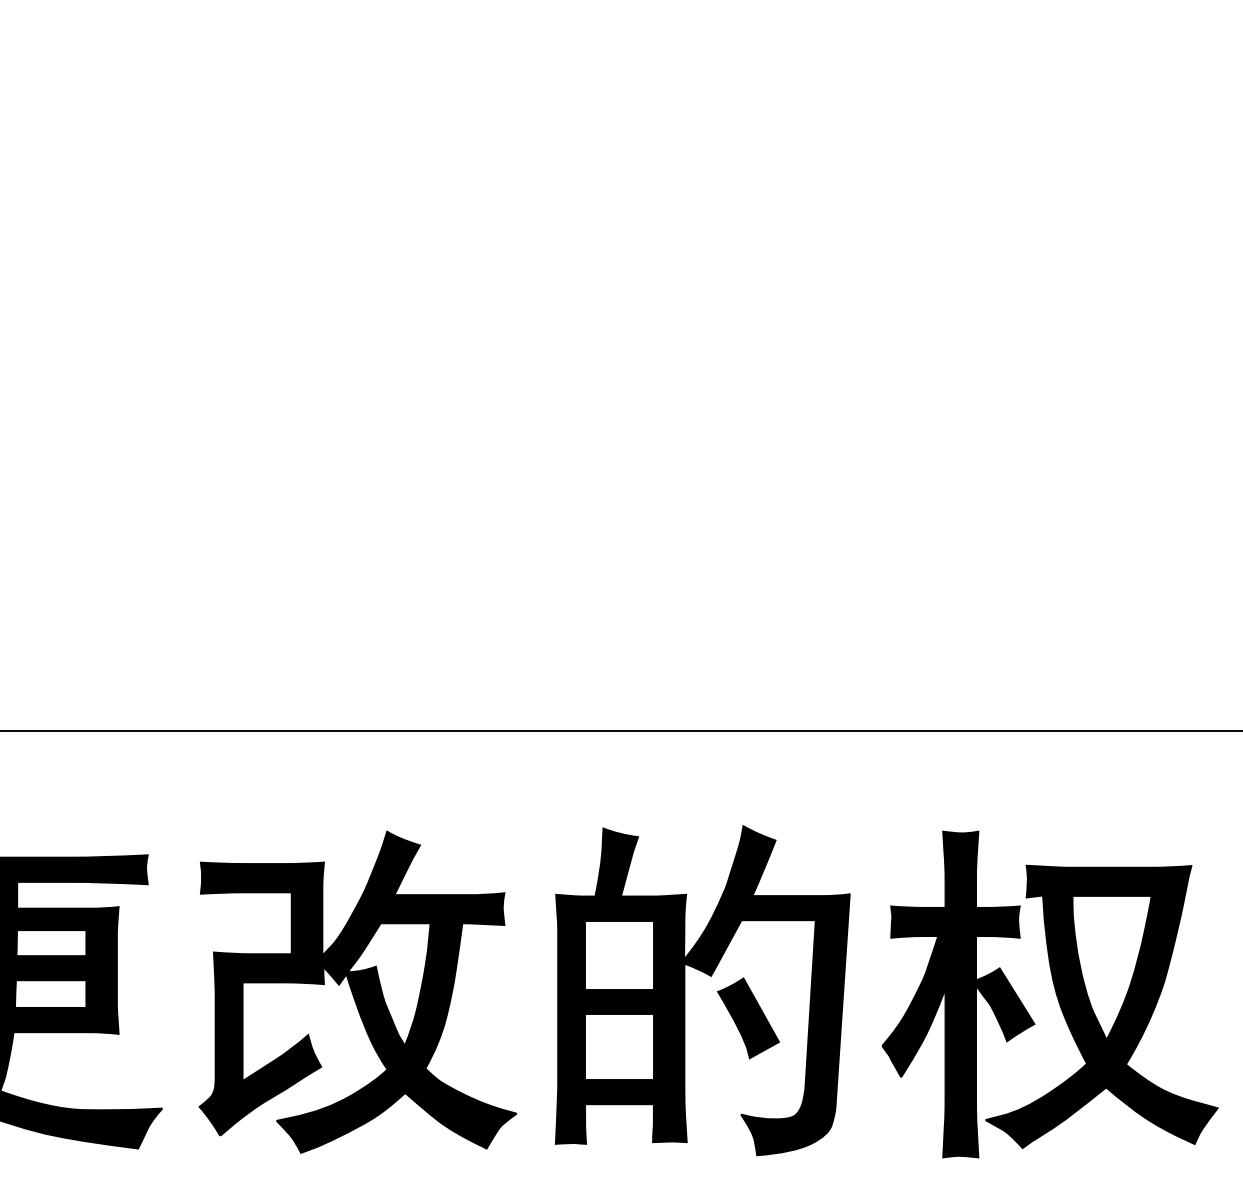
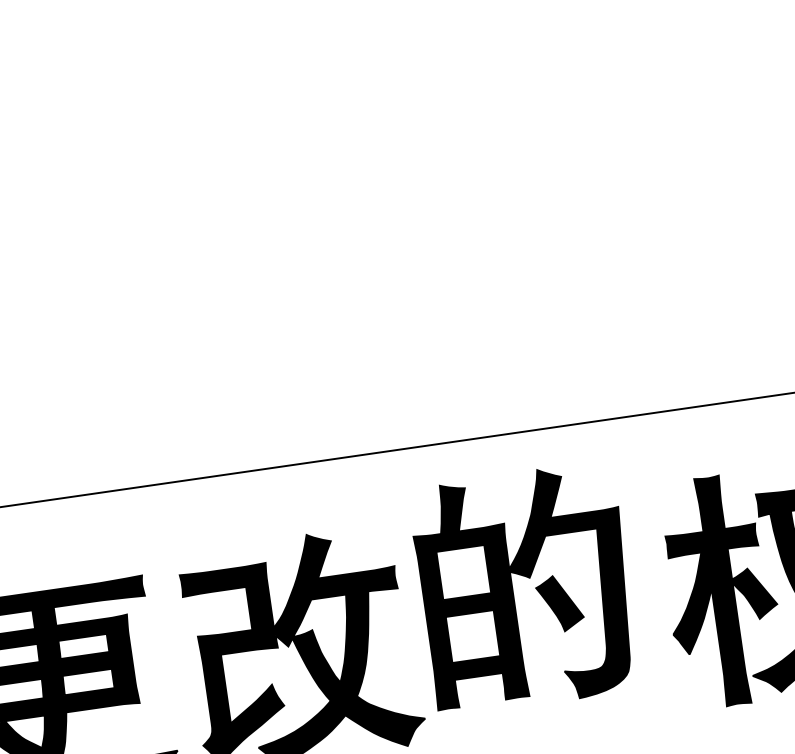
part: (717, 991) -> (535, 587), moved

